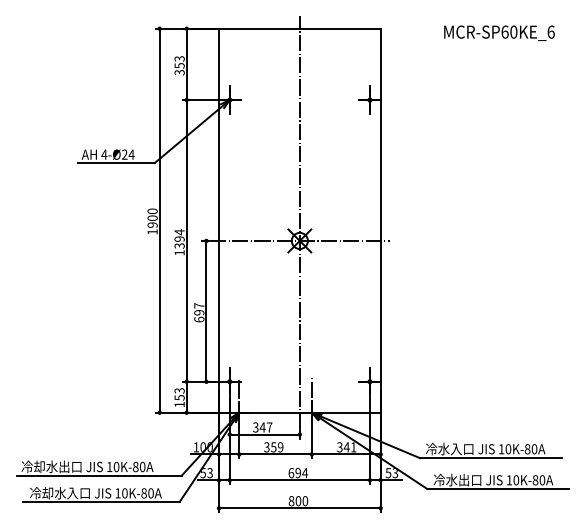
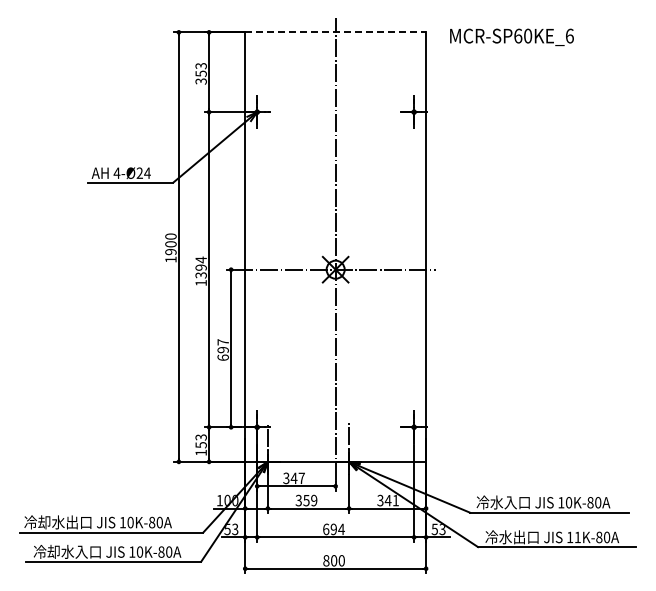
line: (300, 28) -> (336, 32), solid -> dashed
text: (499, 33) -> (511, 37), moved
text: (516, 480) -> (577, 537), 10K-80A -> 11K-80A

